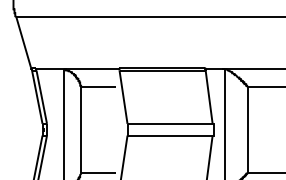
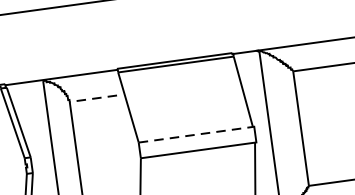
line: (98, 87) -> (93, 99), solid -> dashed
line: (170, 123) -> (196, 134), solid -> dashed

